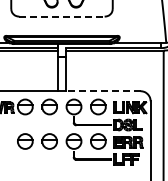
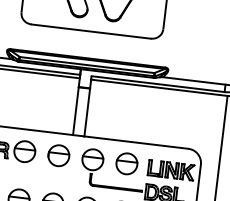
line: (62, 16) -> (91, 31), dashed -> solid
line: (102, 91) -> (135, 142), dashed -> solid

